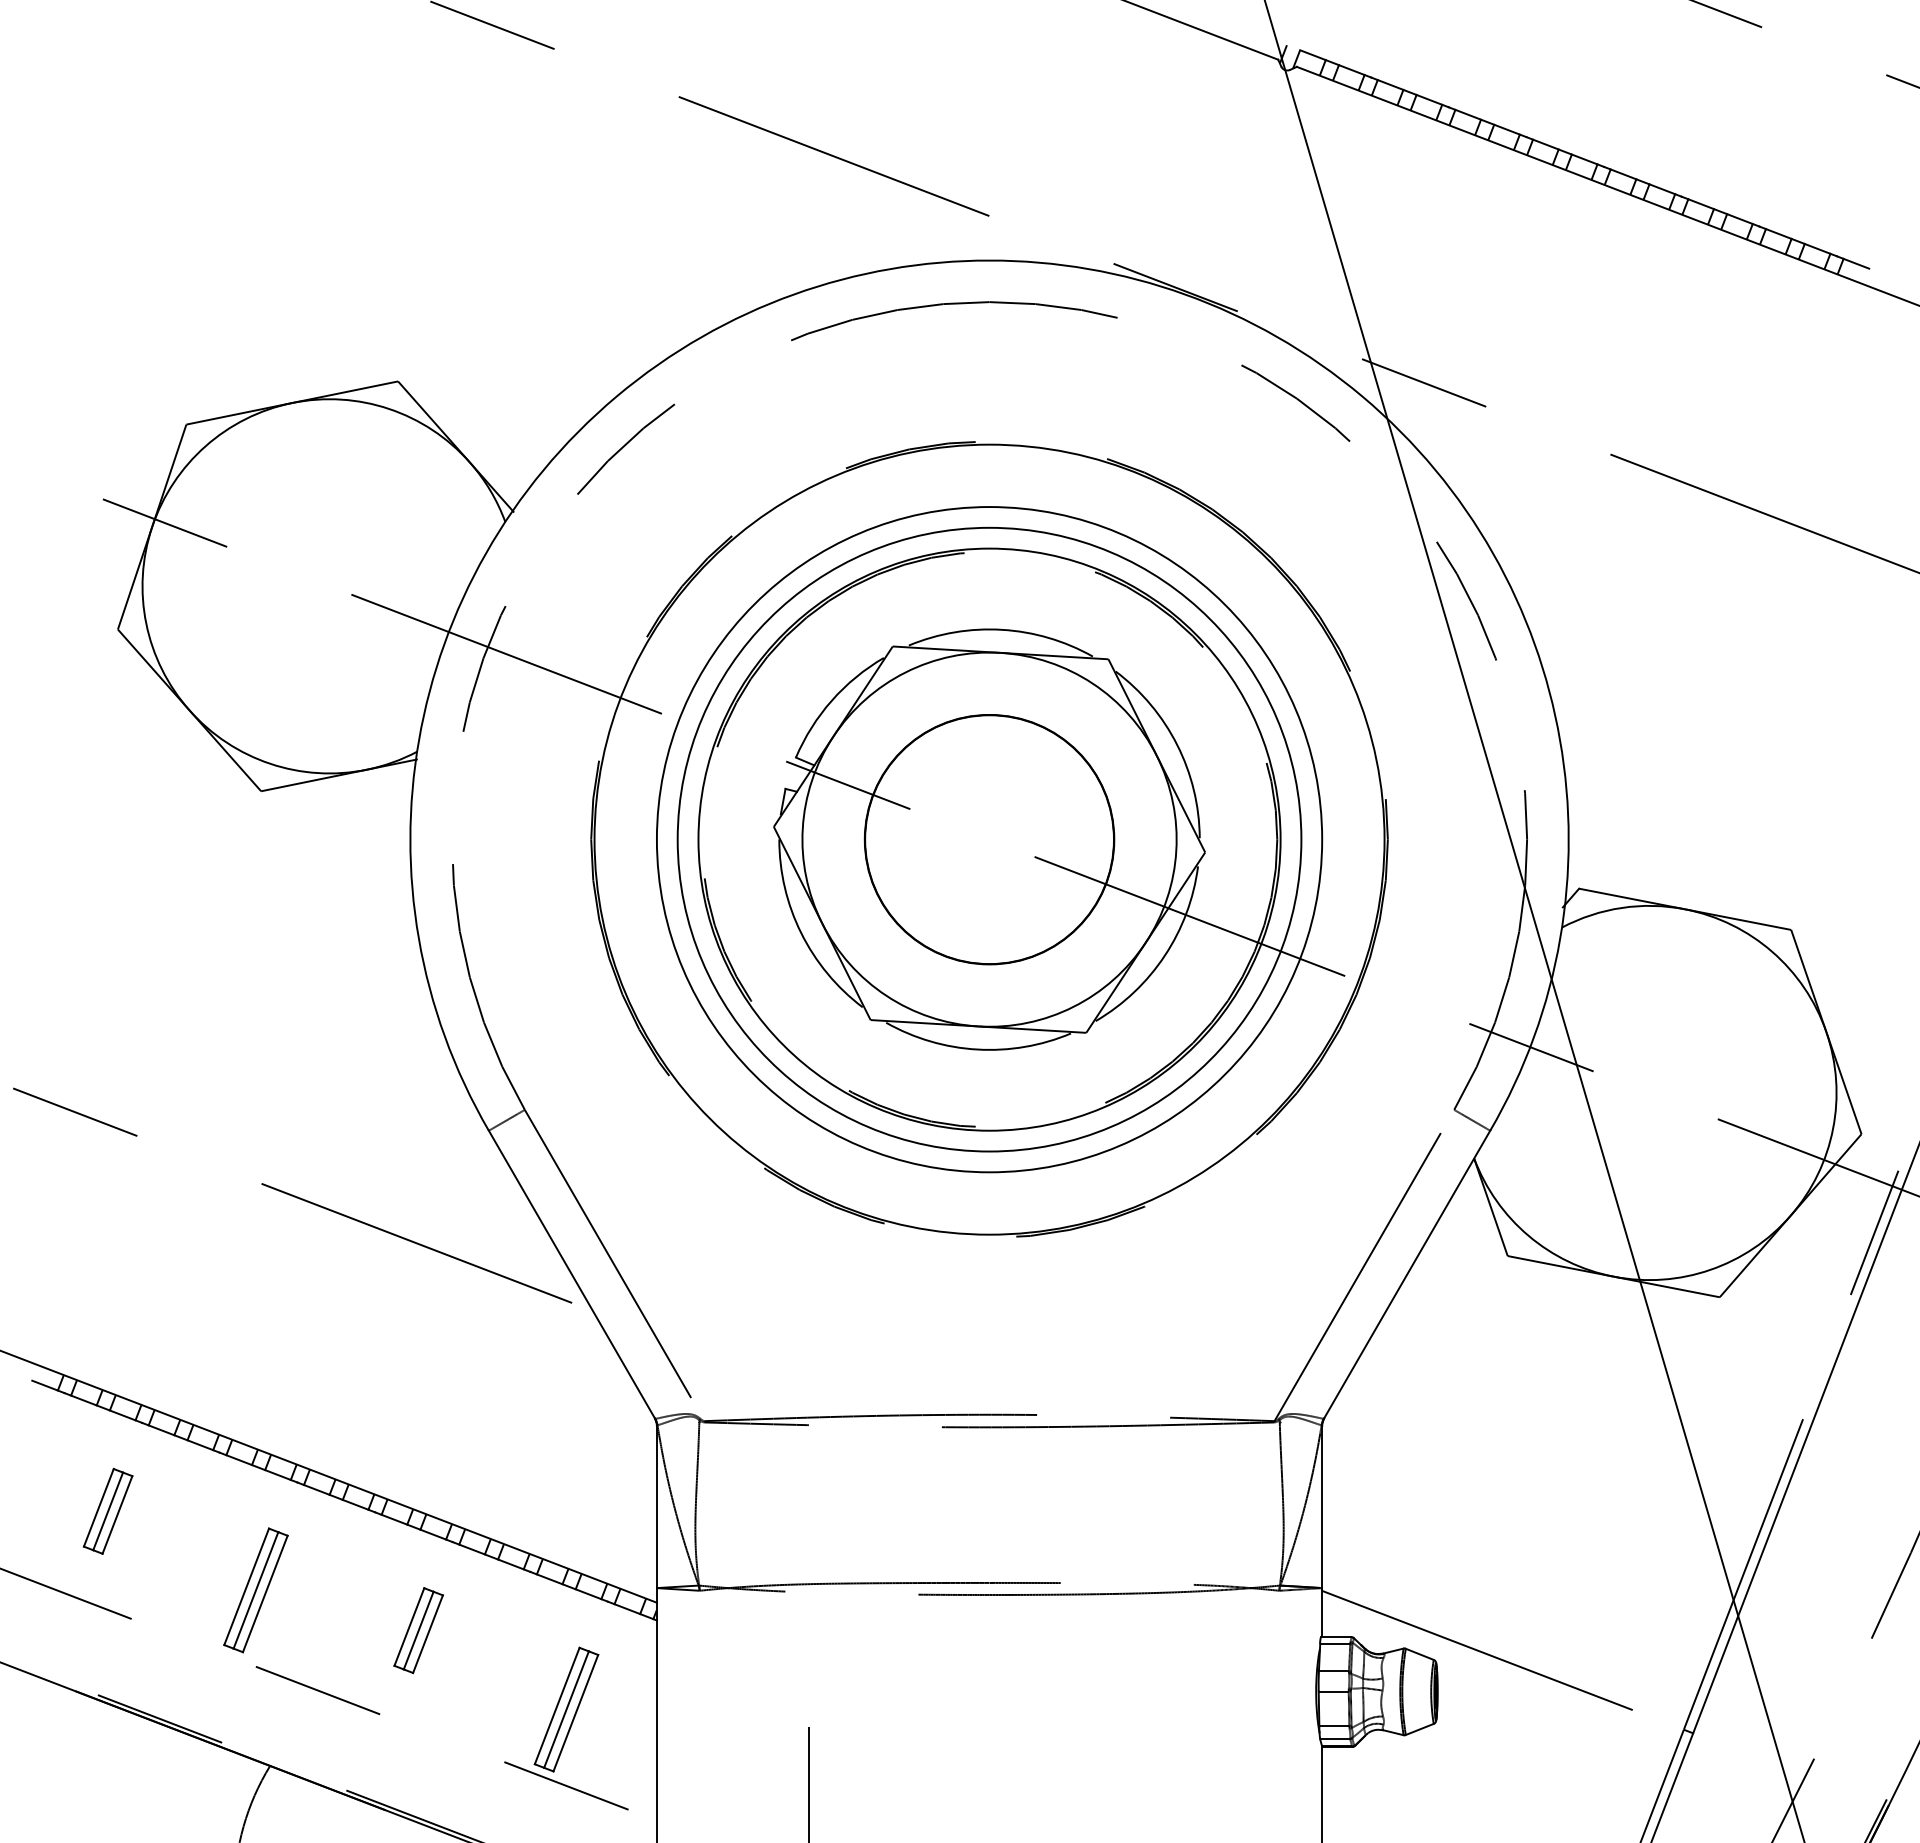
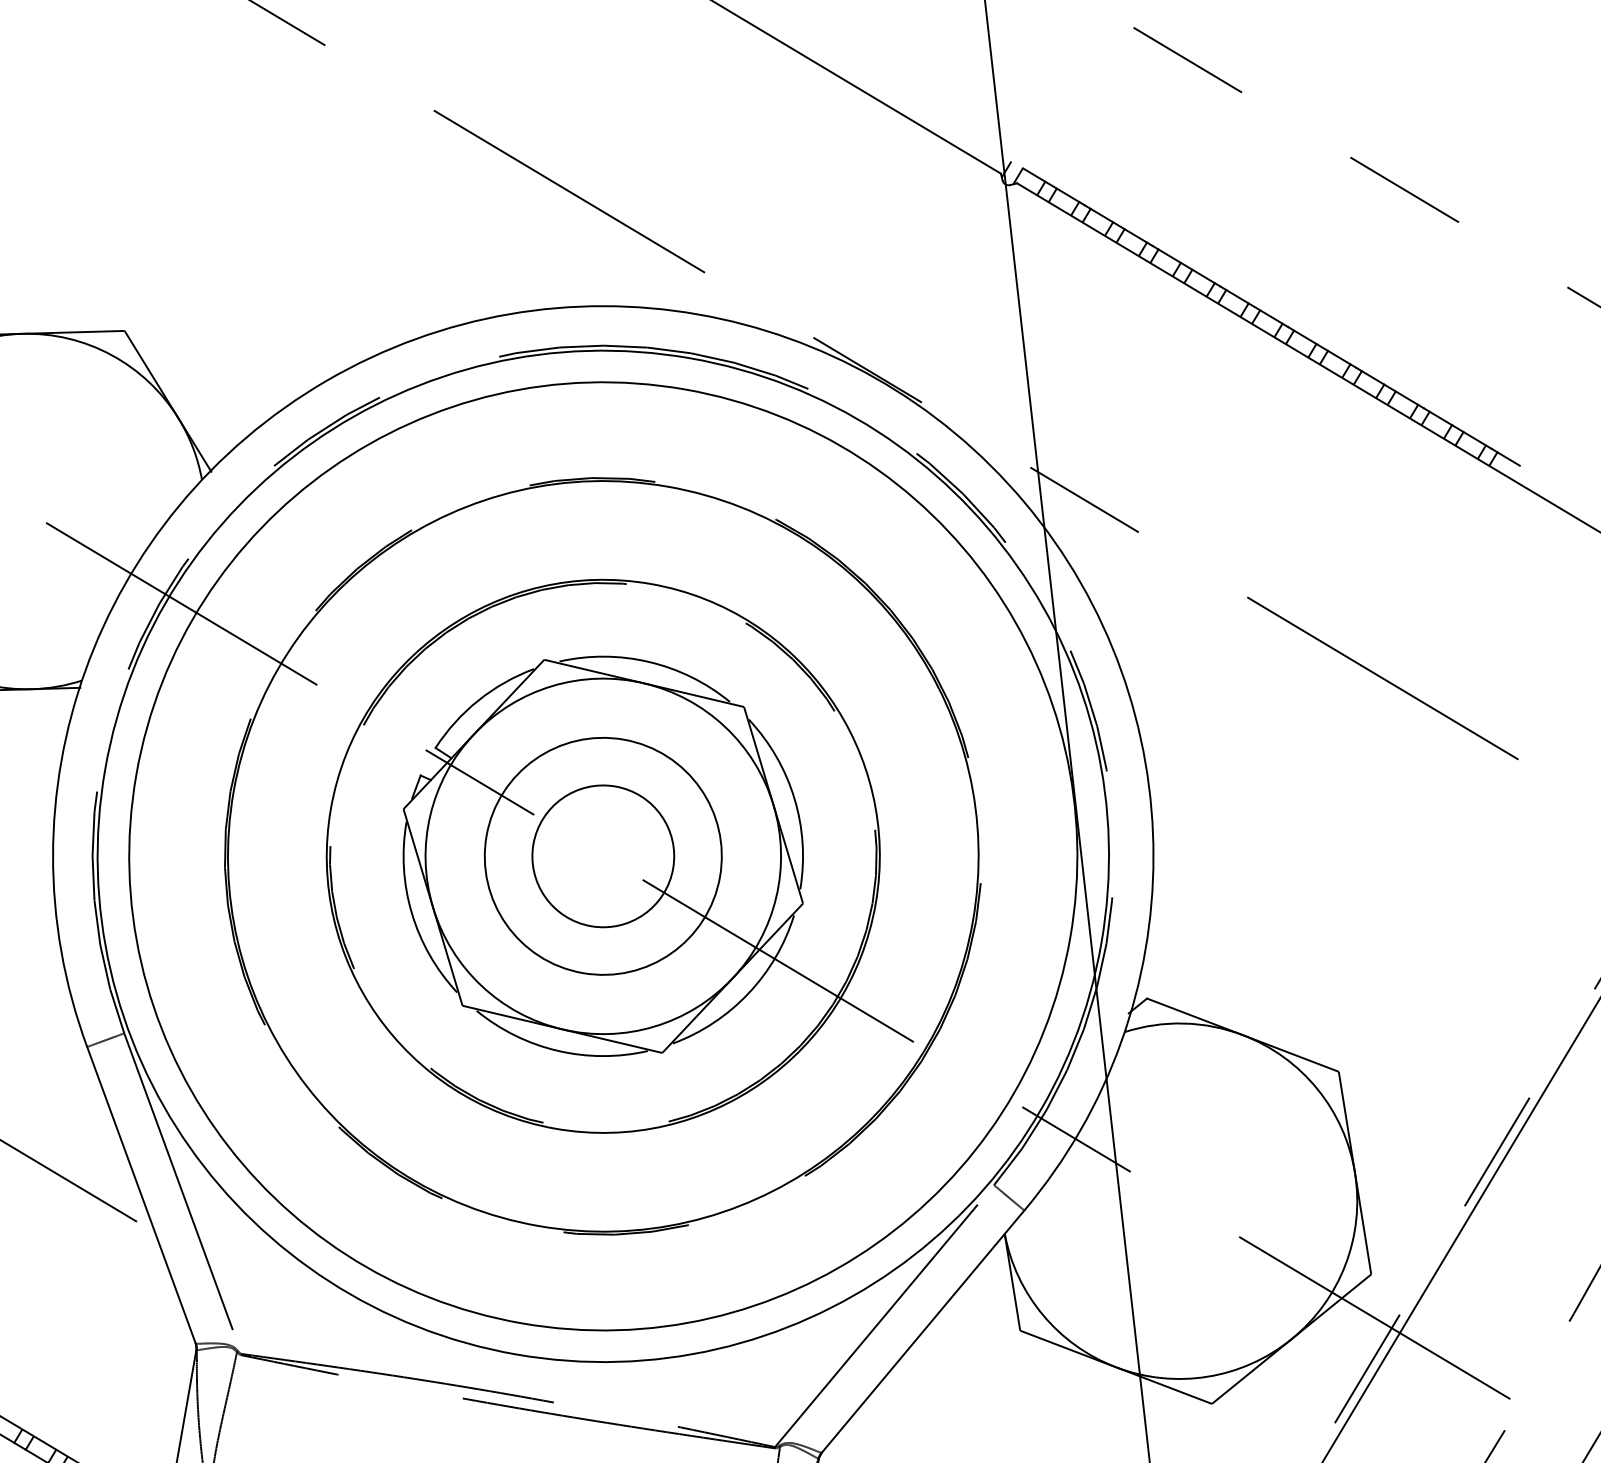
circle: (989, 839) -> (603, 856), size x0.6
circle: (989, 839) -> (603, 856), size x1.6
circle: (989, 839) -> (603, 856), size x1.6

